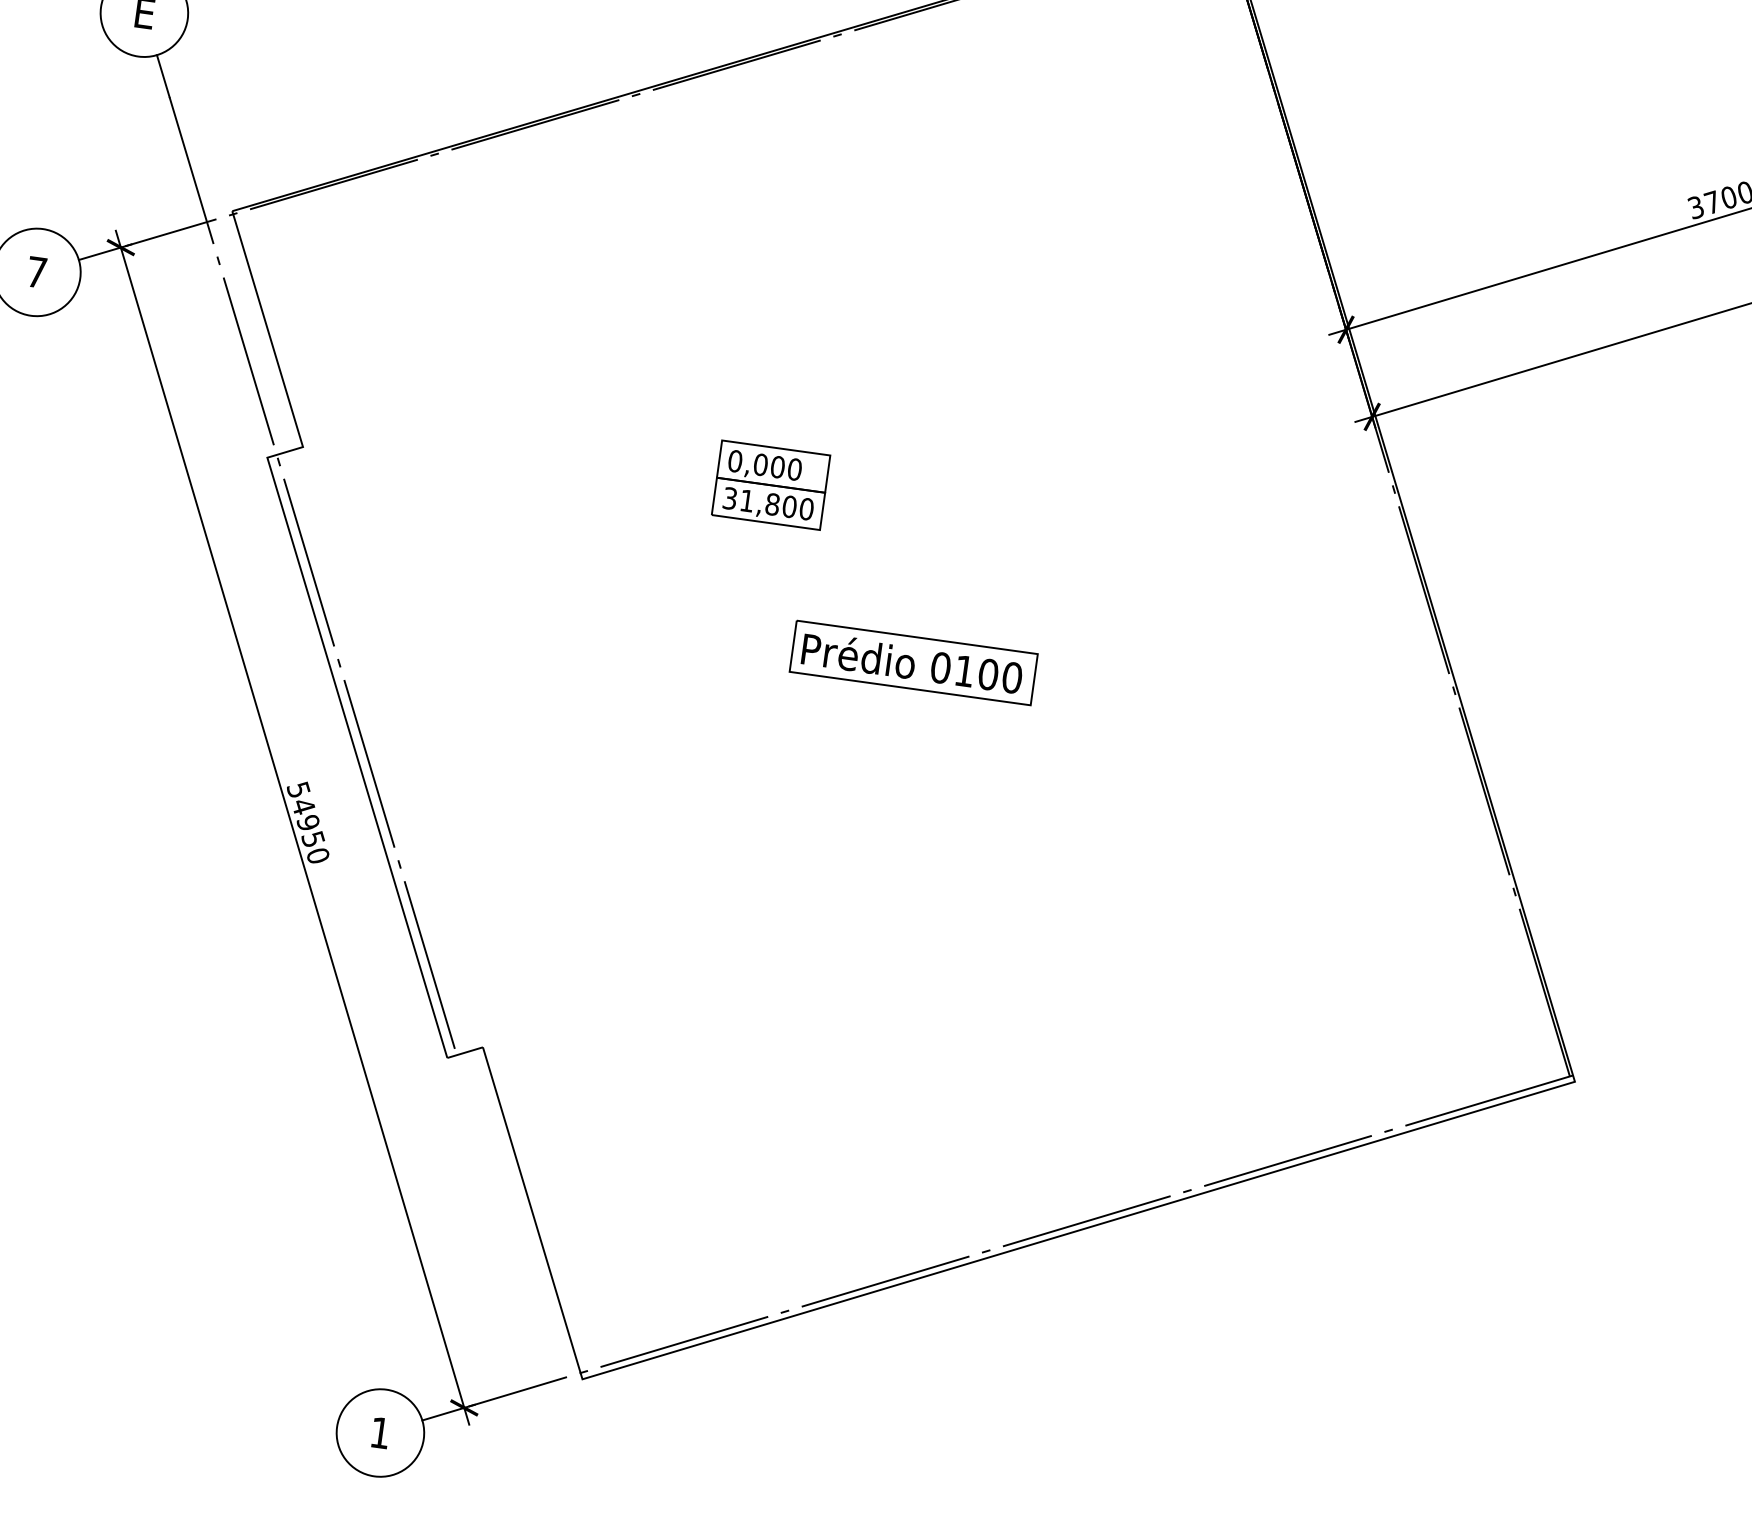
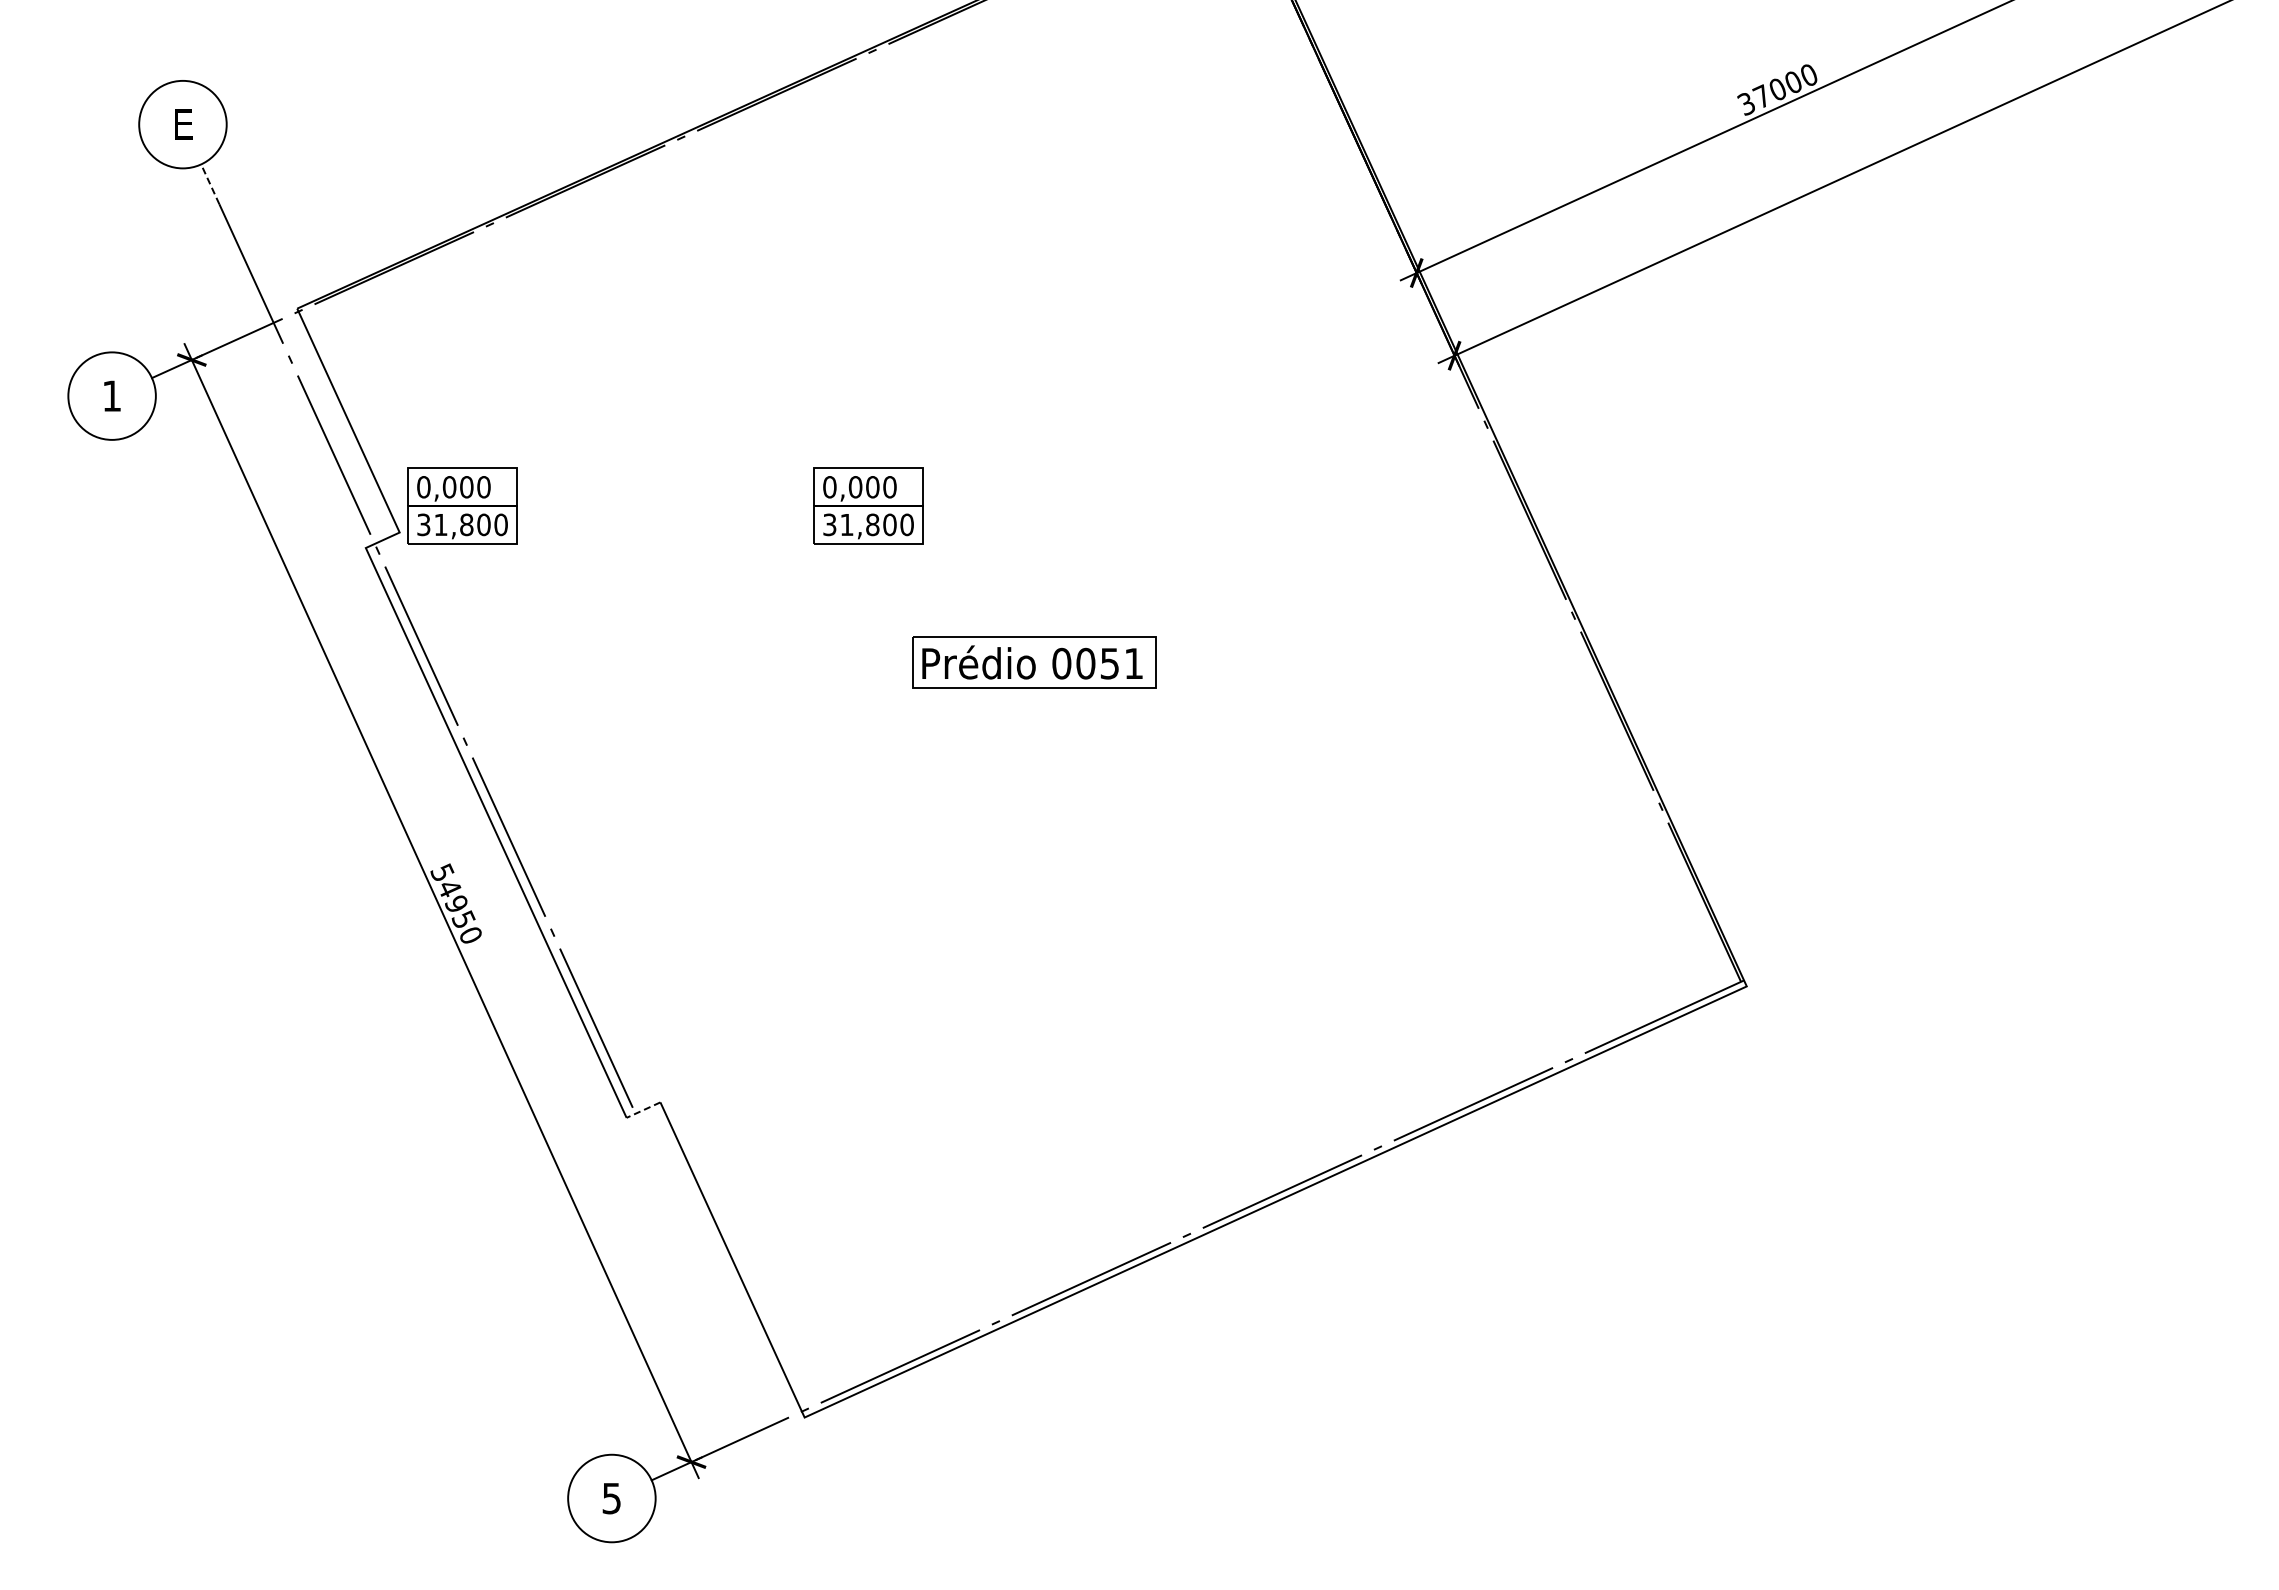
line: (163, 76) -> (210, 184), solid -> dashed
text: (36, 271) -> (111, 395), 7 -> 1
part: (368, 428) -> (462, 505), added
text: (988, 674) -> (1109, 663), 0100 -> 0051
line: (465, 1053) -> (643, 1110), solid -> dashed
text: (380, 1432) -> (611, 1498), 1 -> 5

